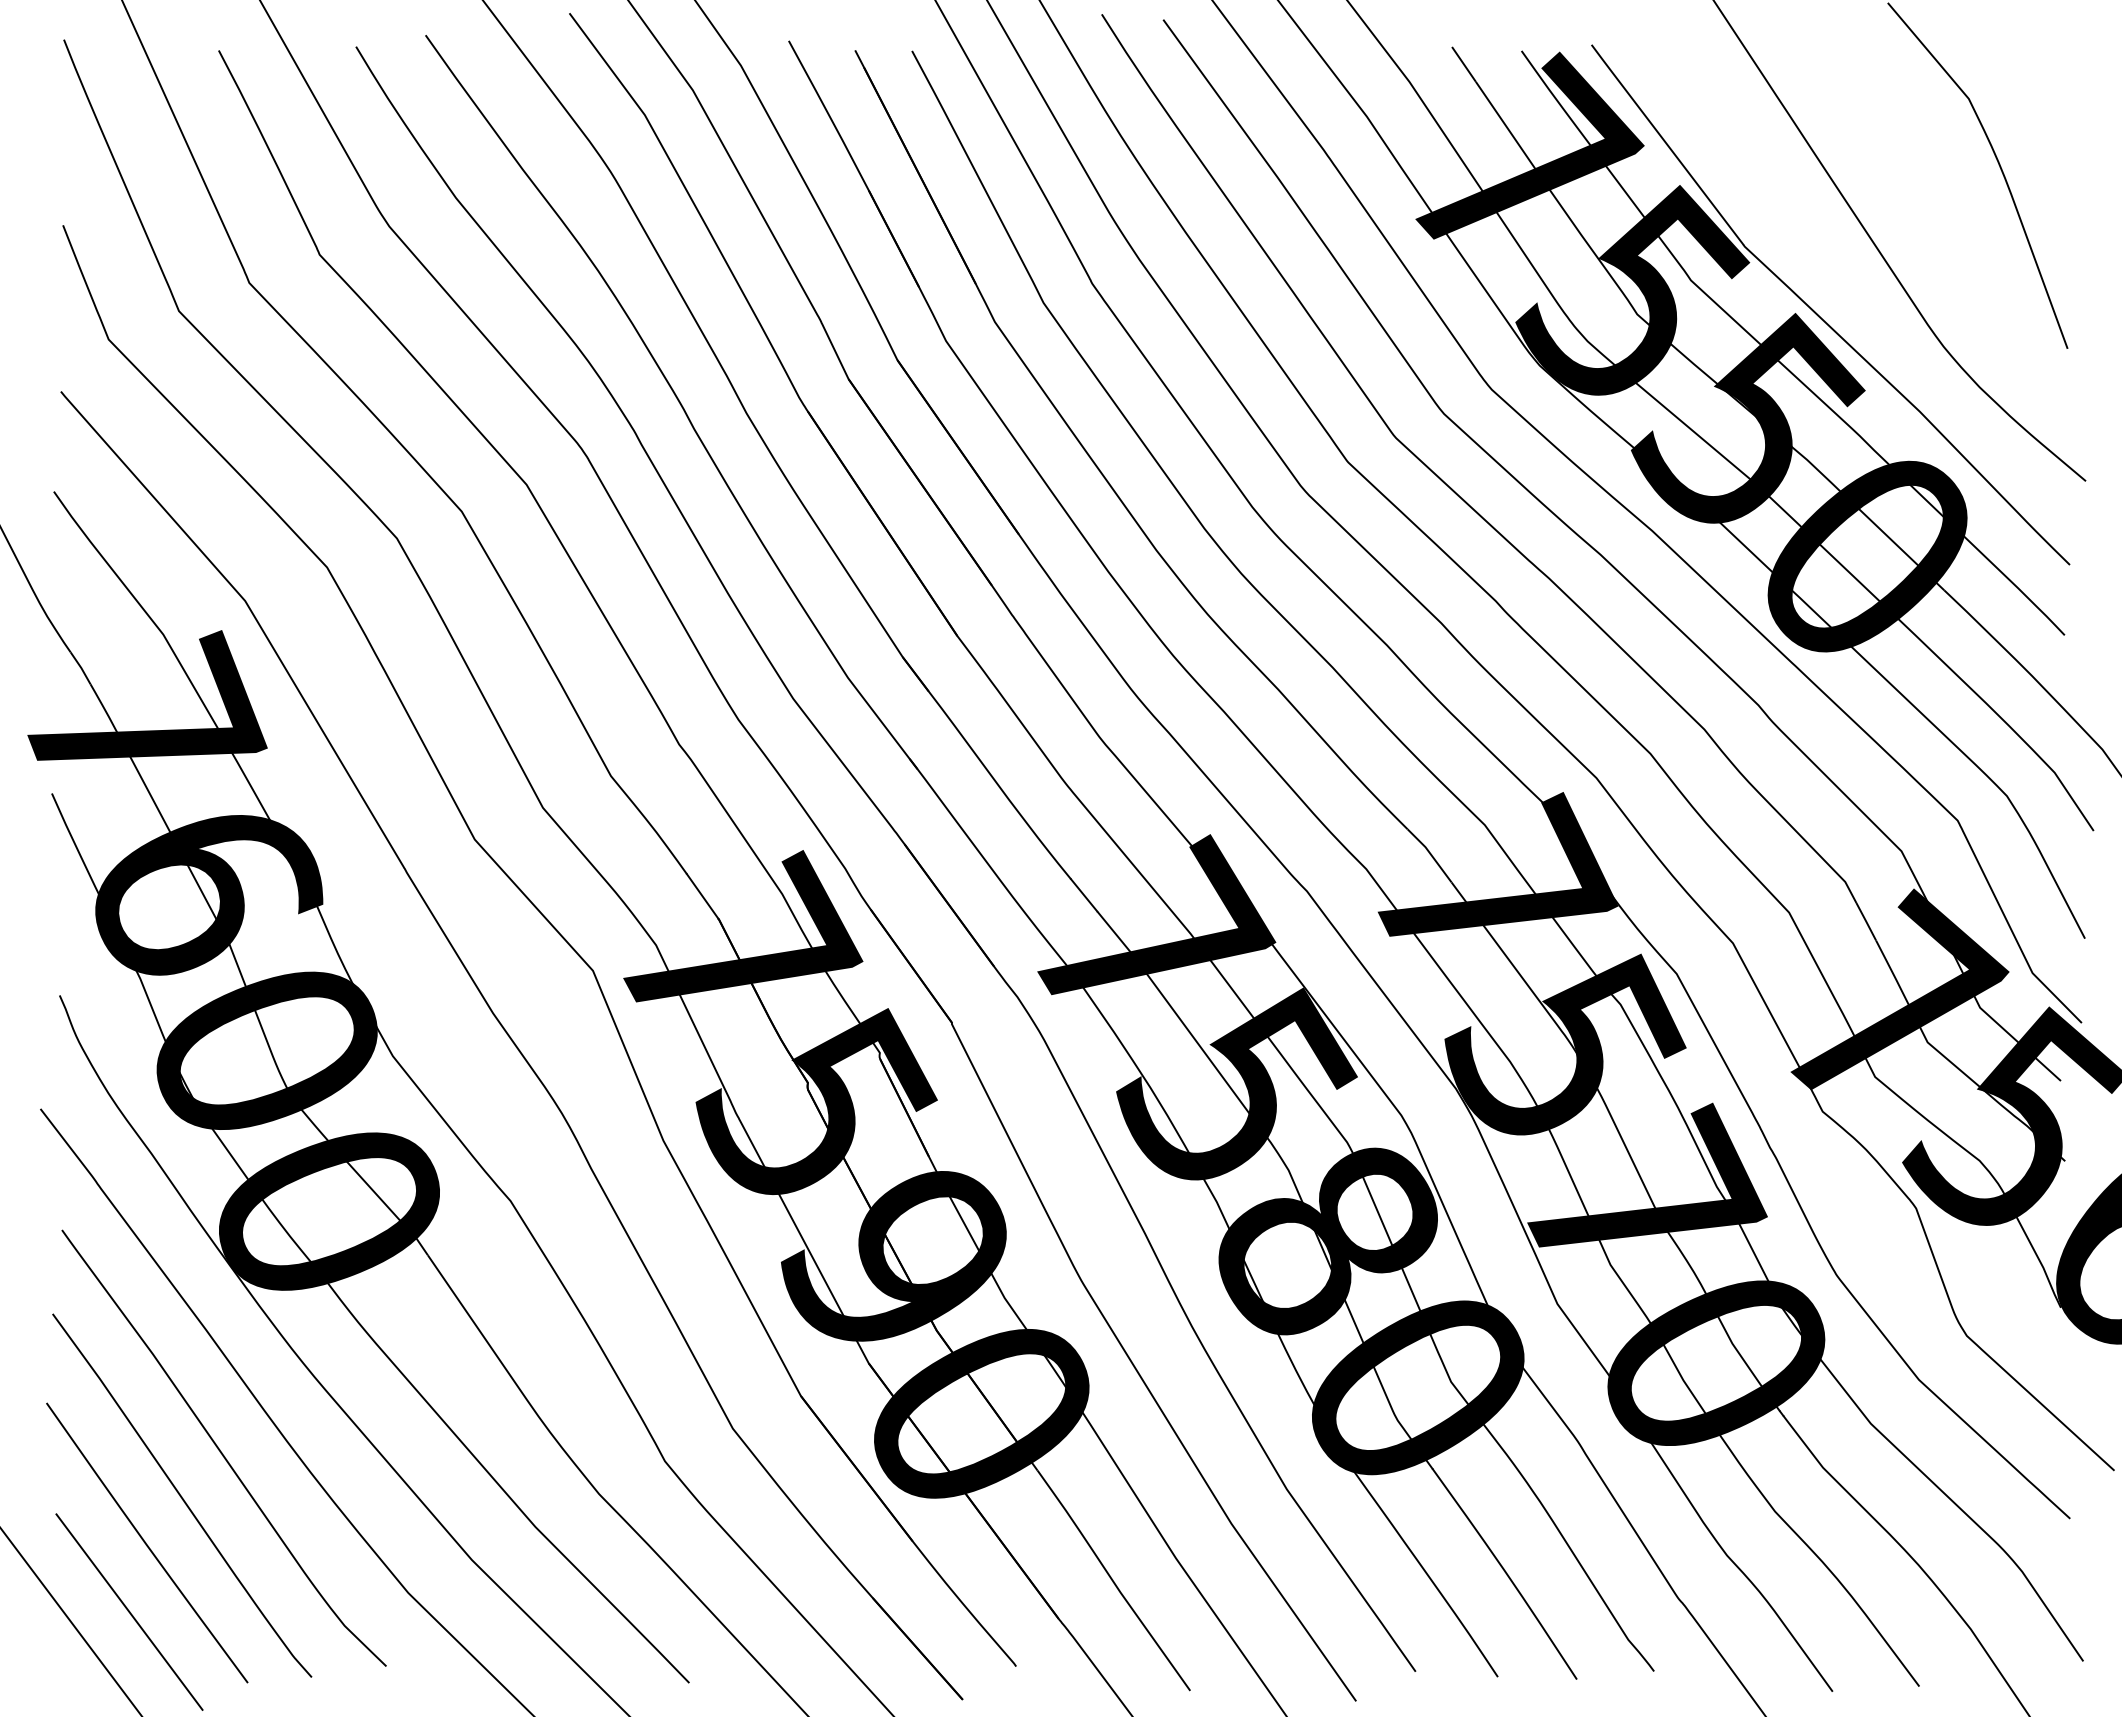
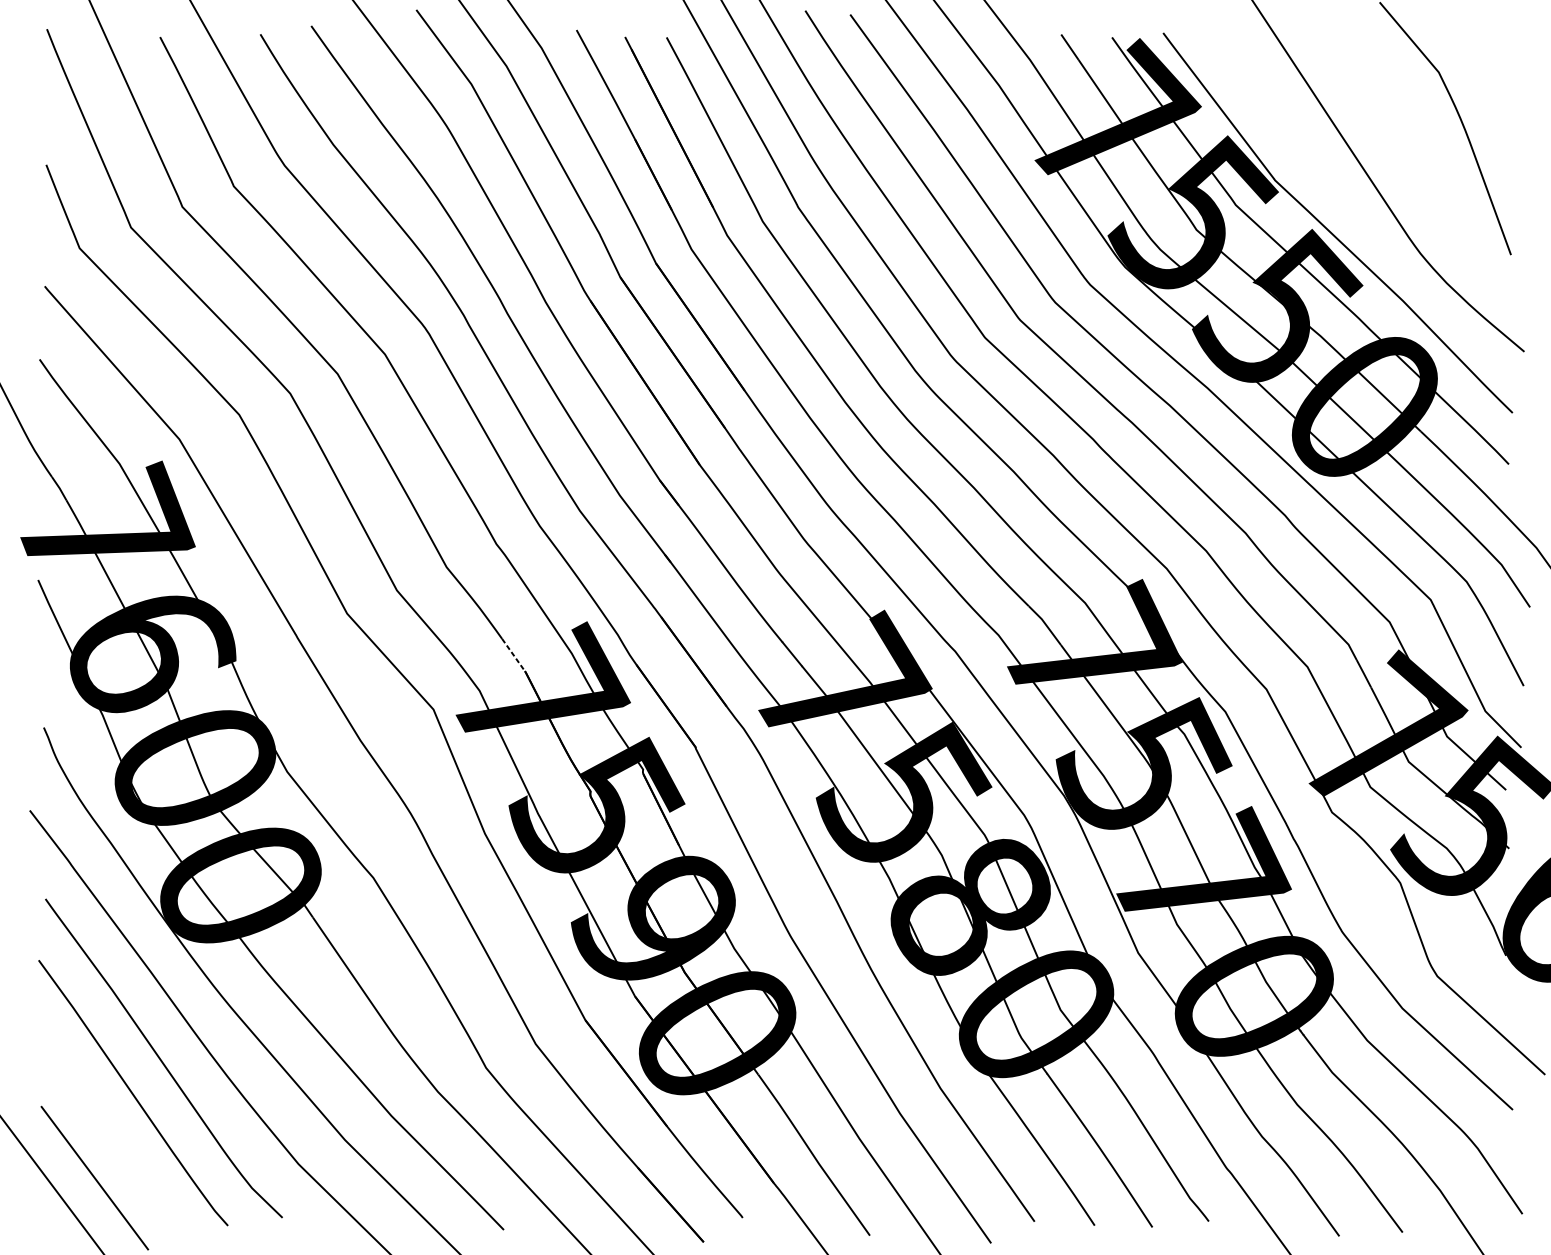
line: (702, 896) -> (513, 655), solid -> dashed
curve: (146, 1542) -> (107, 1127), removed

